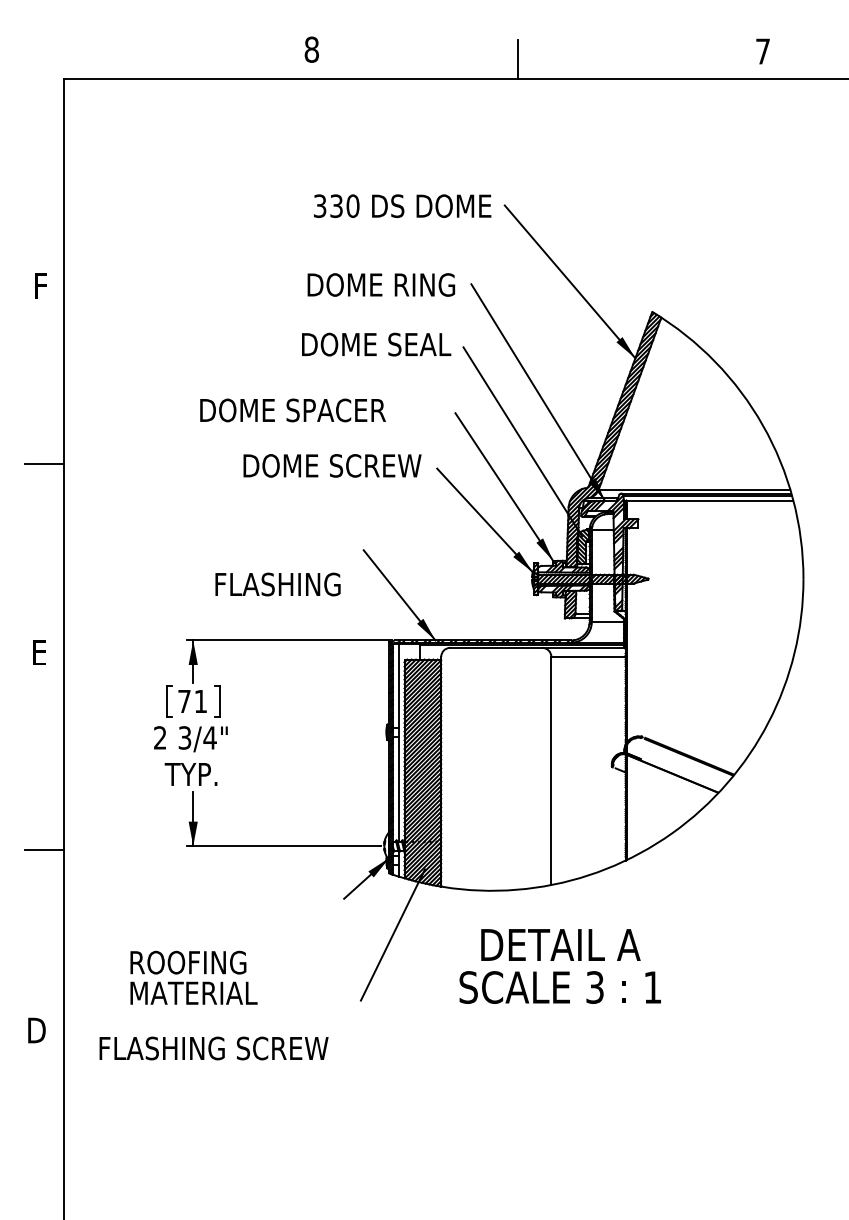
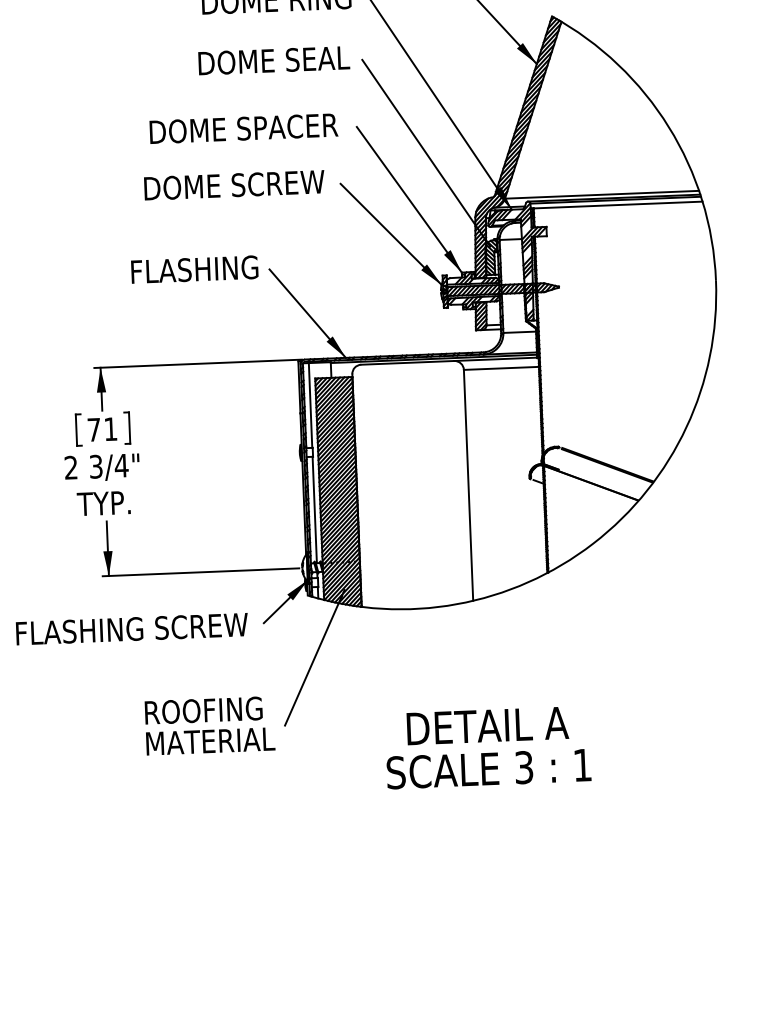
text: (292, 410) -> (243, 128), moved
text: (277, 584) -> (194, 269), moved
text: (559, 966) -> (487, 747), moved
text: (193, 977) -> (209, 725), moved
text: (213, 1048) -> (131, 629), moved

